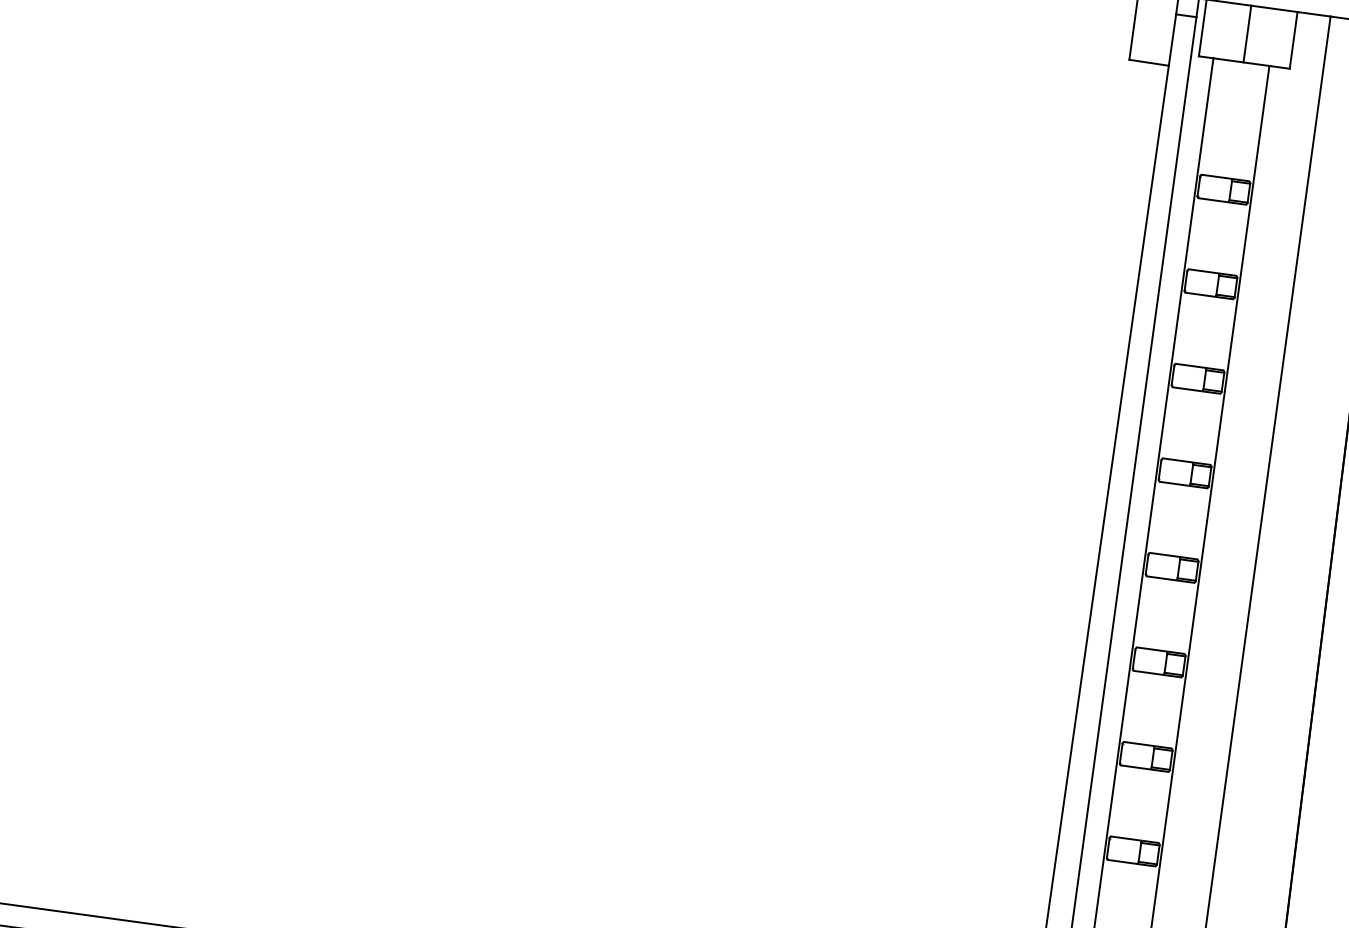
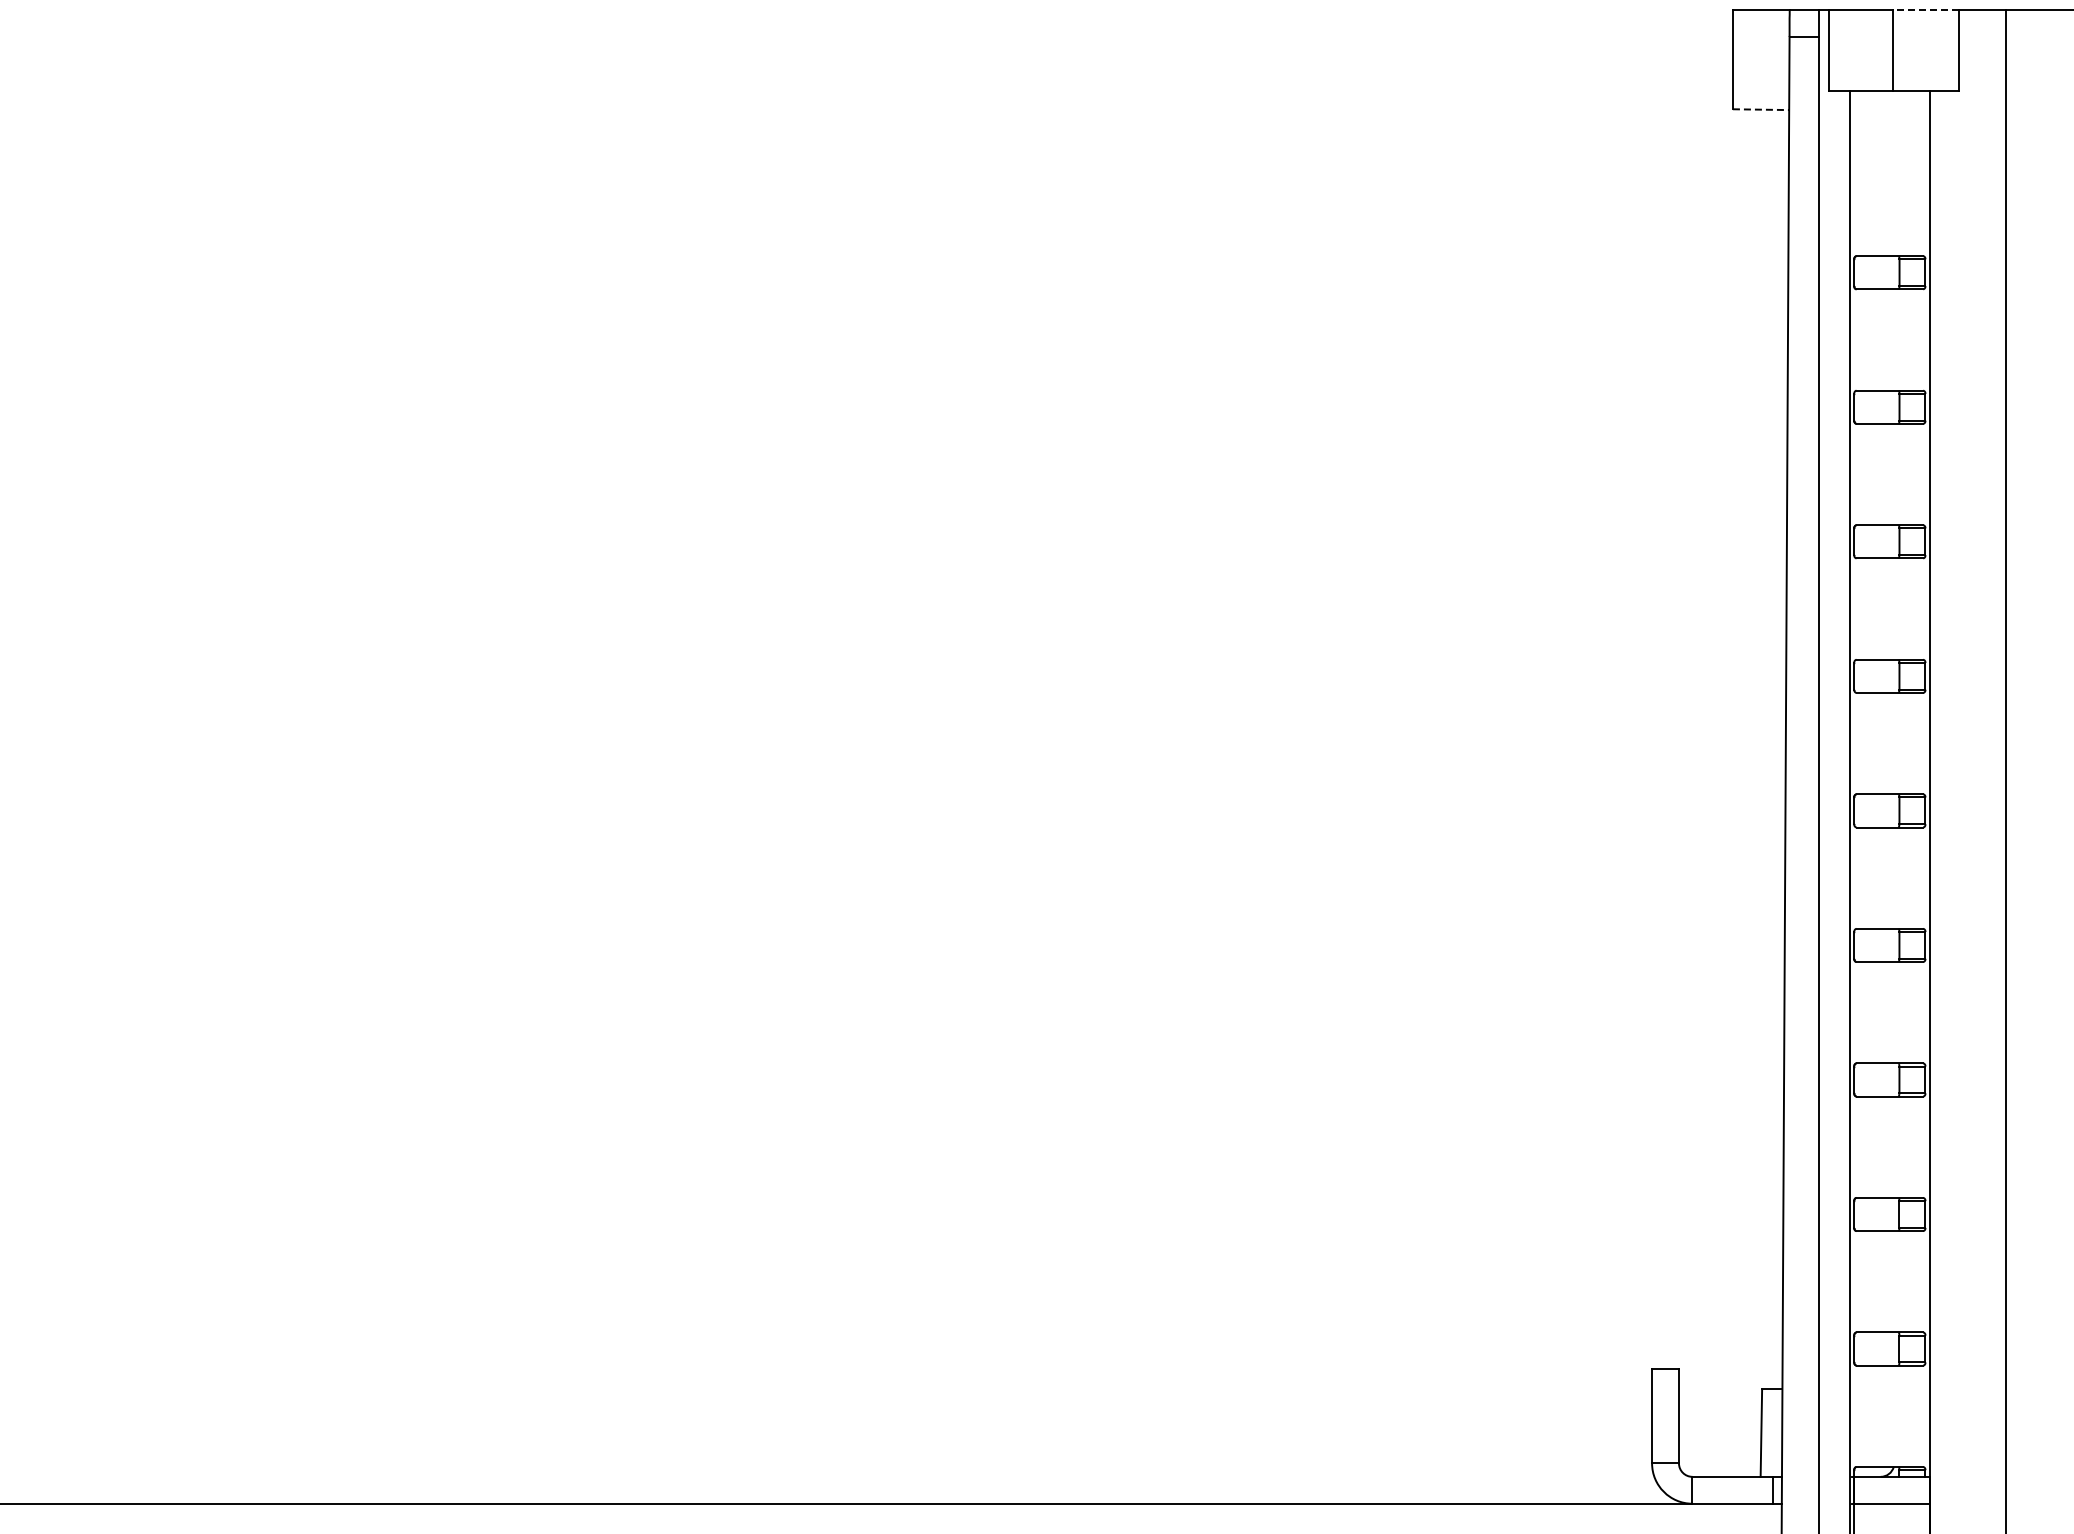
line: (1274, 8) -> (1925, 10), solid -> dashed
line: (1149, 62) -> (1761, 109), solid -> dashed

